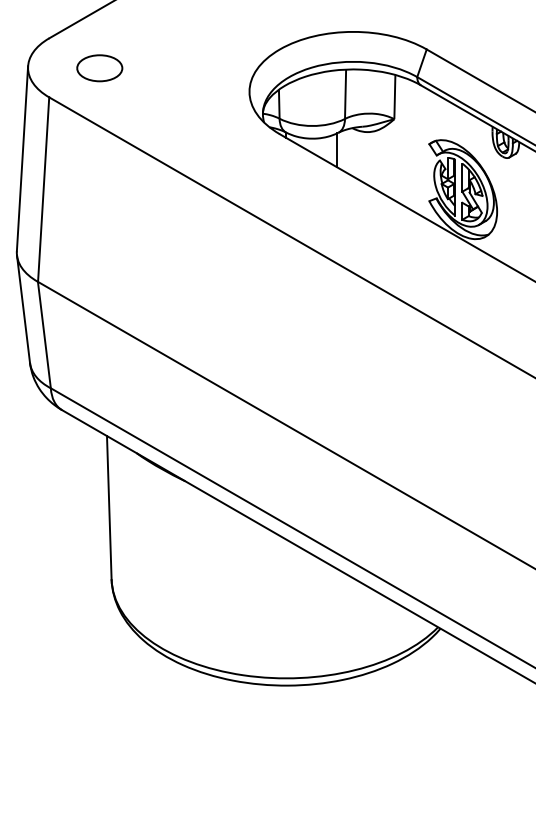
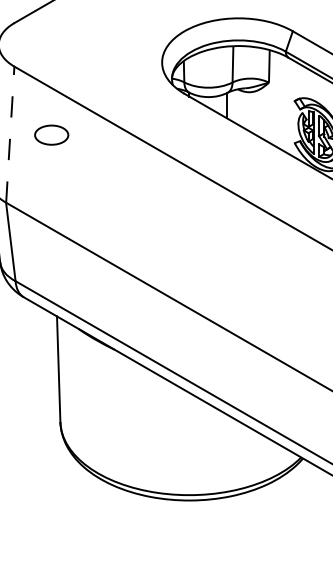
part: (99, 68) -> (51, 135), moved
line: (43, 189) -> (10, 134), solid -> dashed

